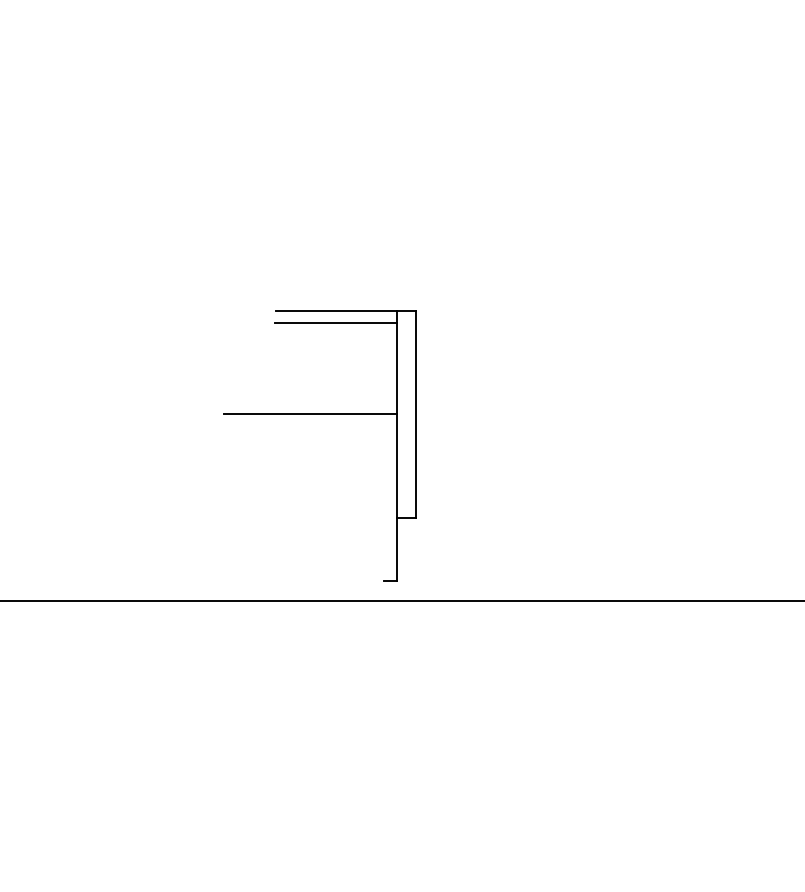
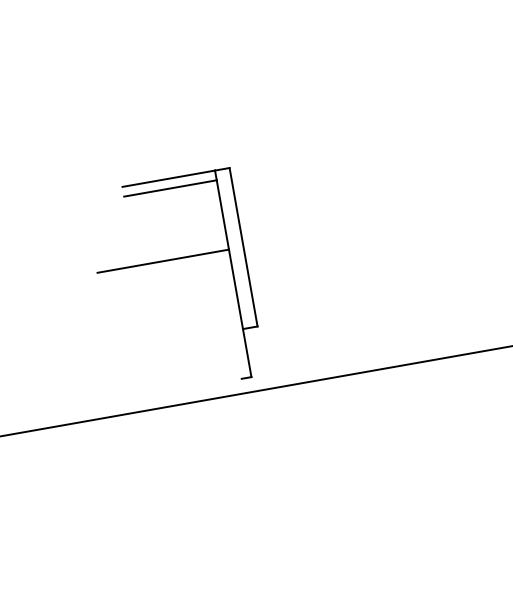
part: (319, 414) -> (170, 260), moved

